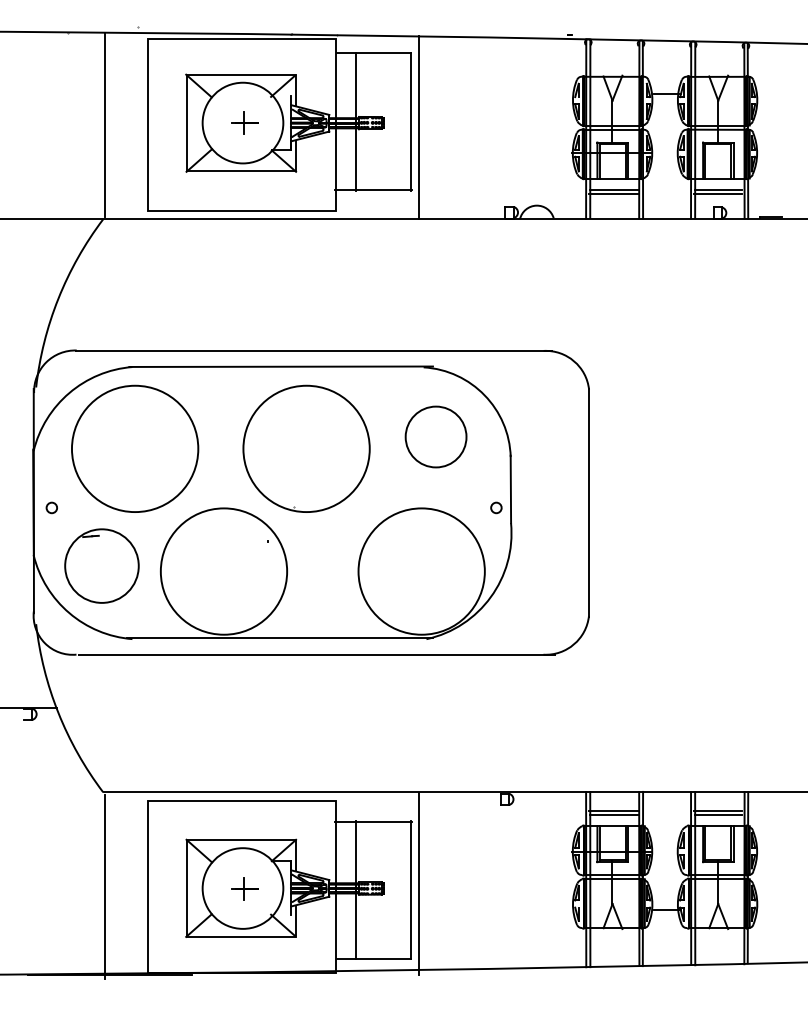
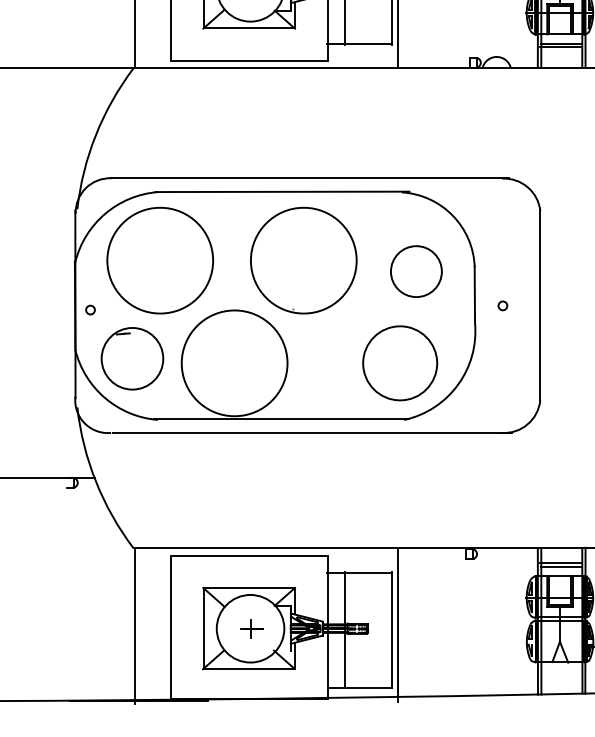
circle: (435, 436) -> (415, 271), moved
circle: (496, 507) -> (502, 305), moved
circle: (421, 571) -> (400, 363), size x0.7

